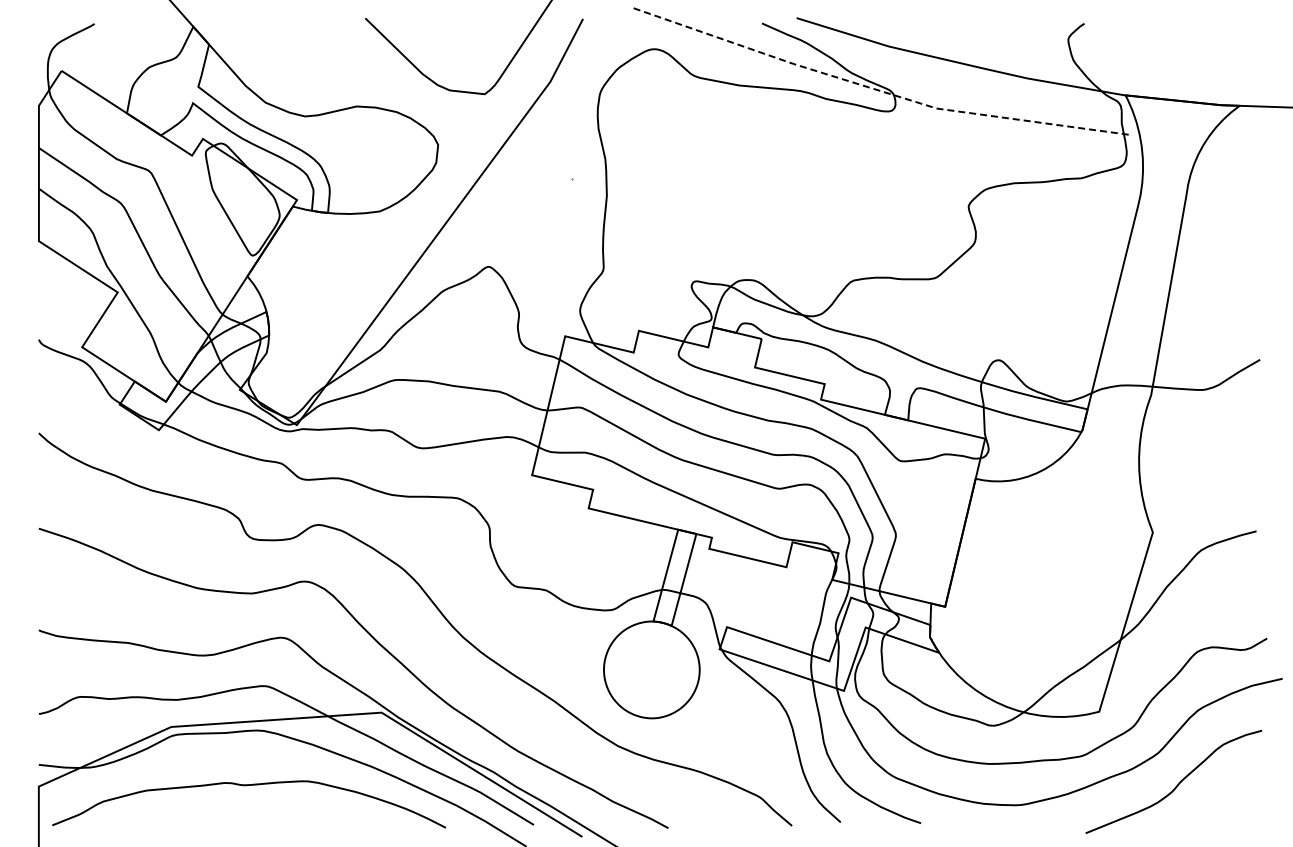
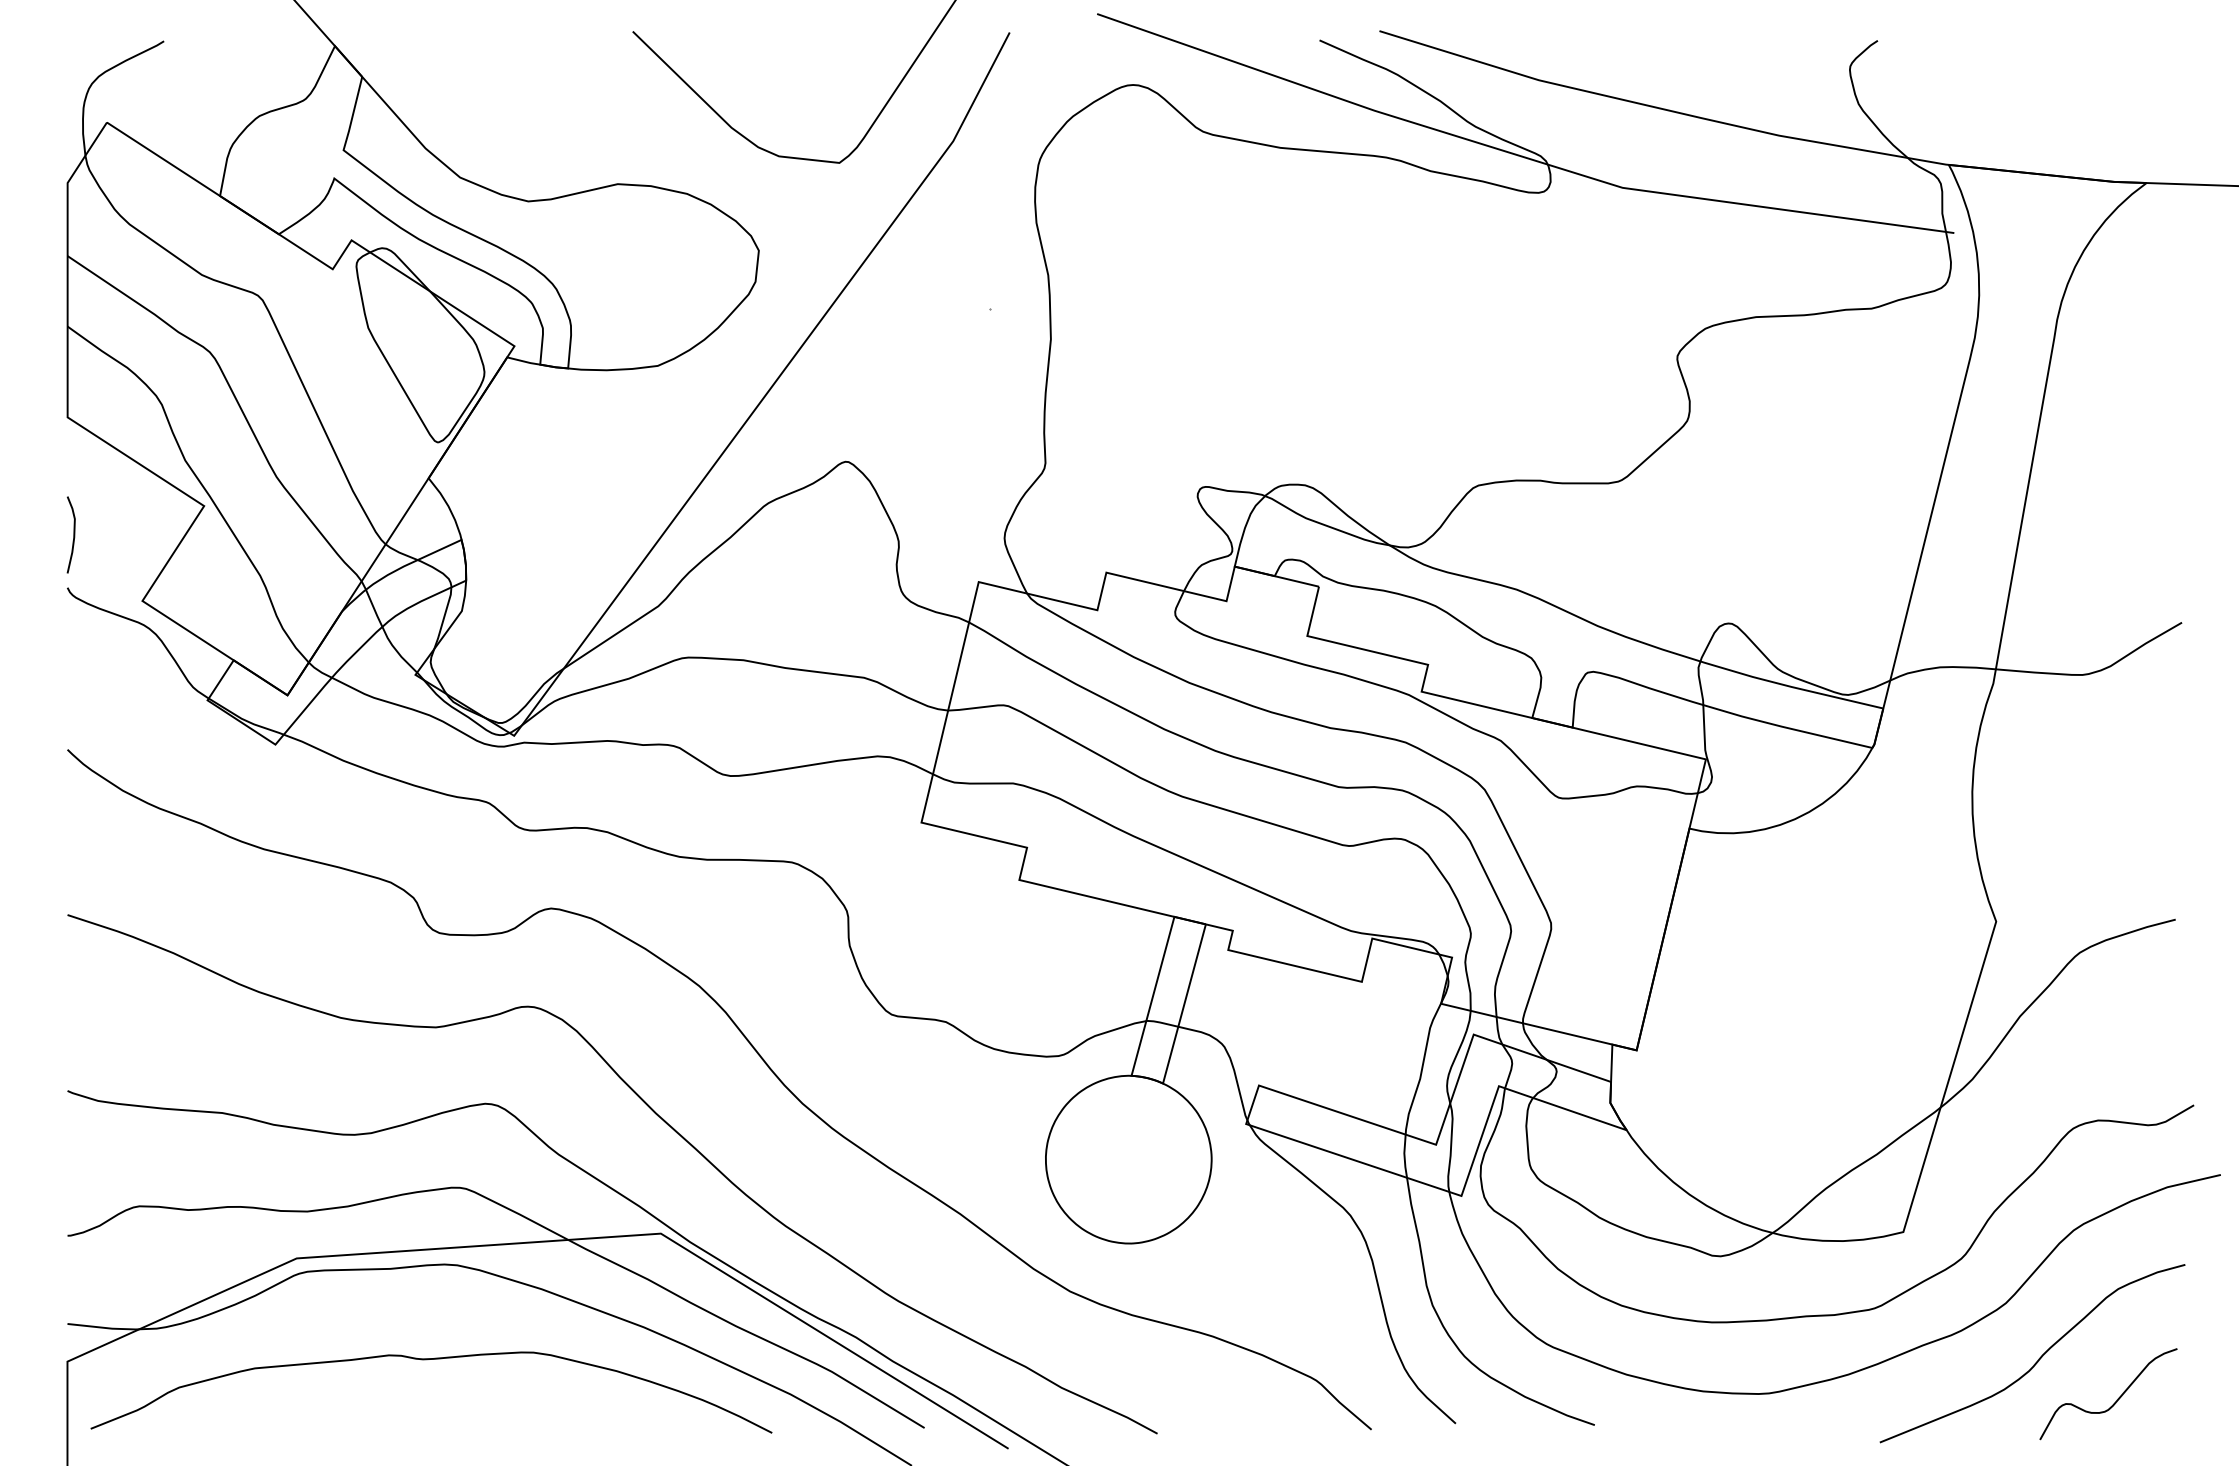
line: (876, 89) -> (1517, 154), dashed -> solid
curve: (41, 308) -> (72, 533), added
curve: (1223, 806) -> (2118, 1396), added

